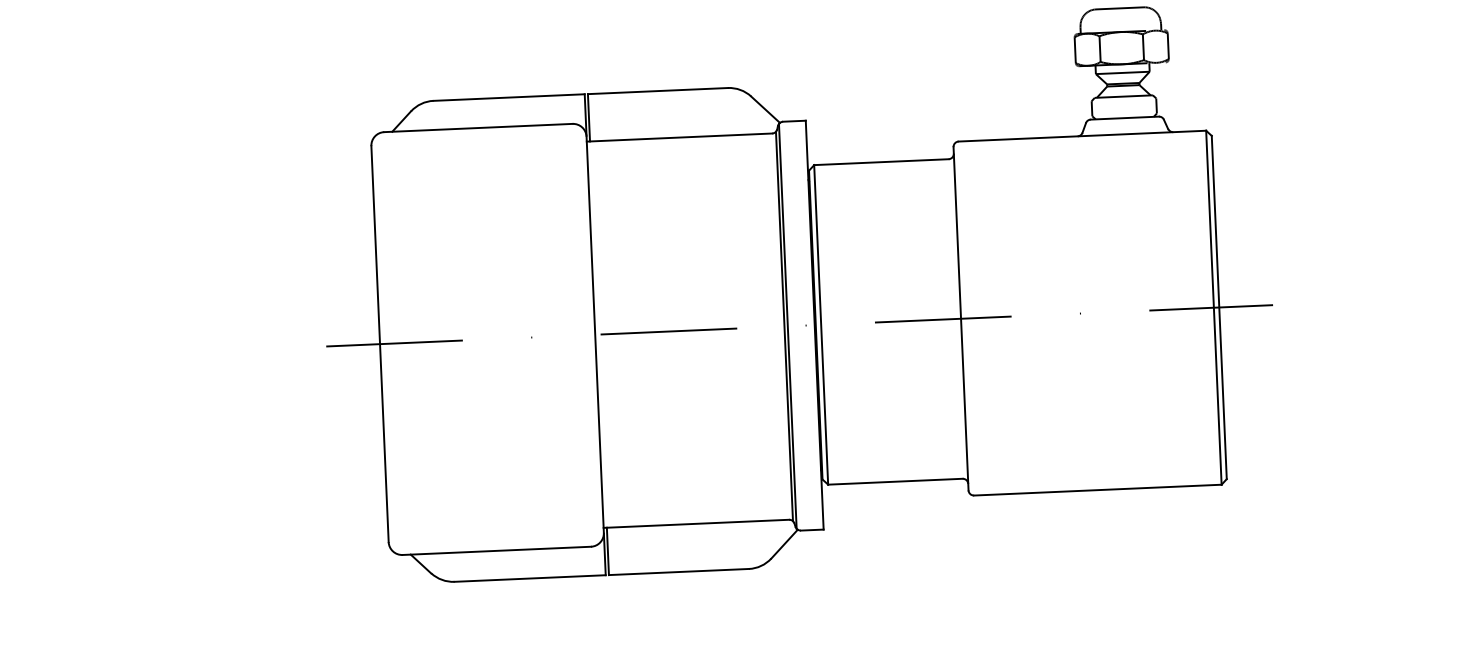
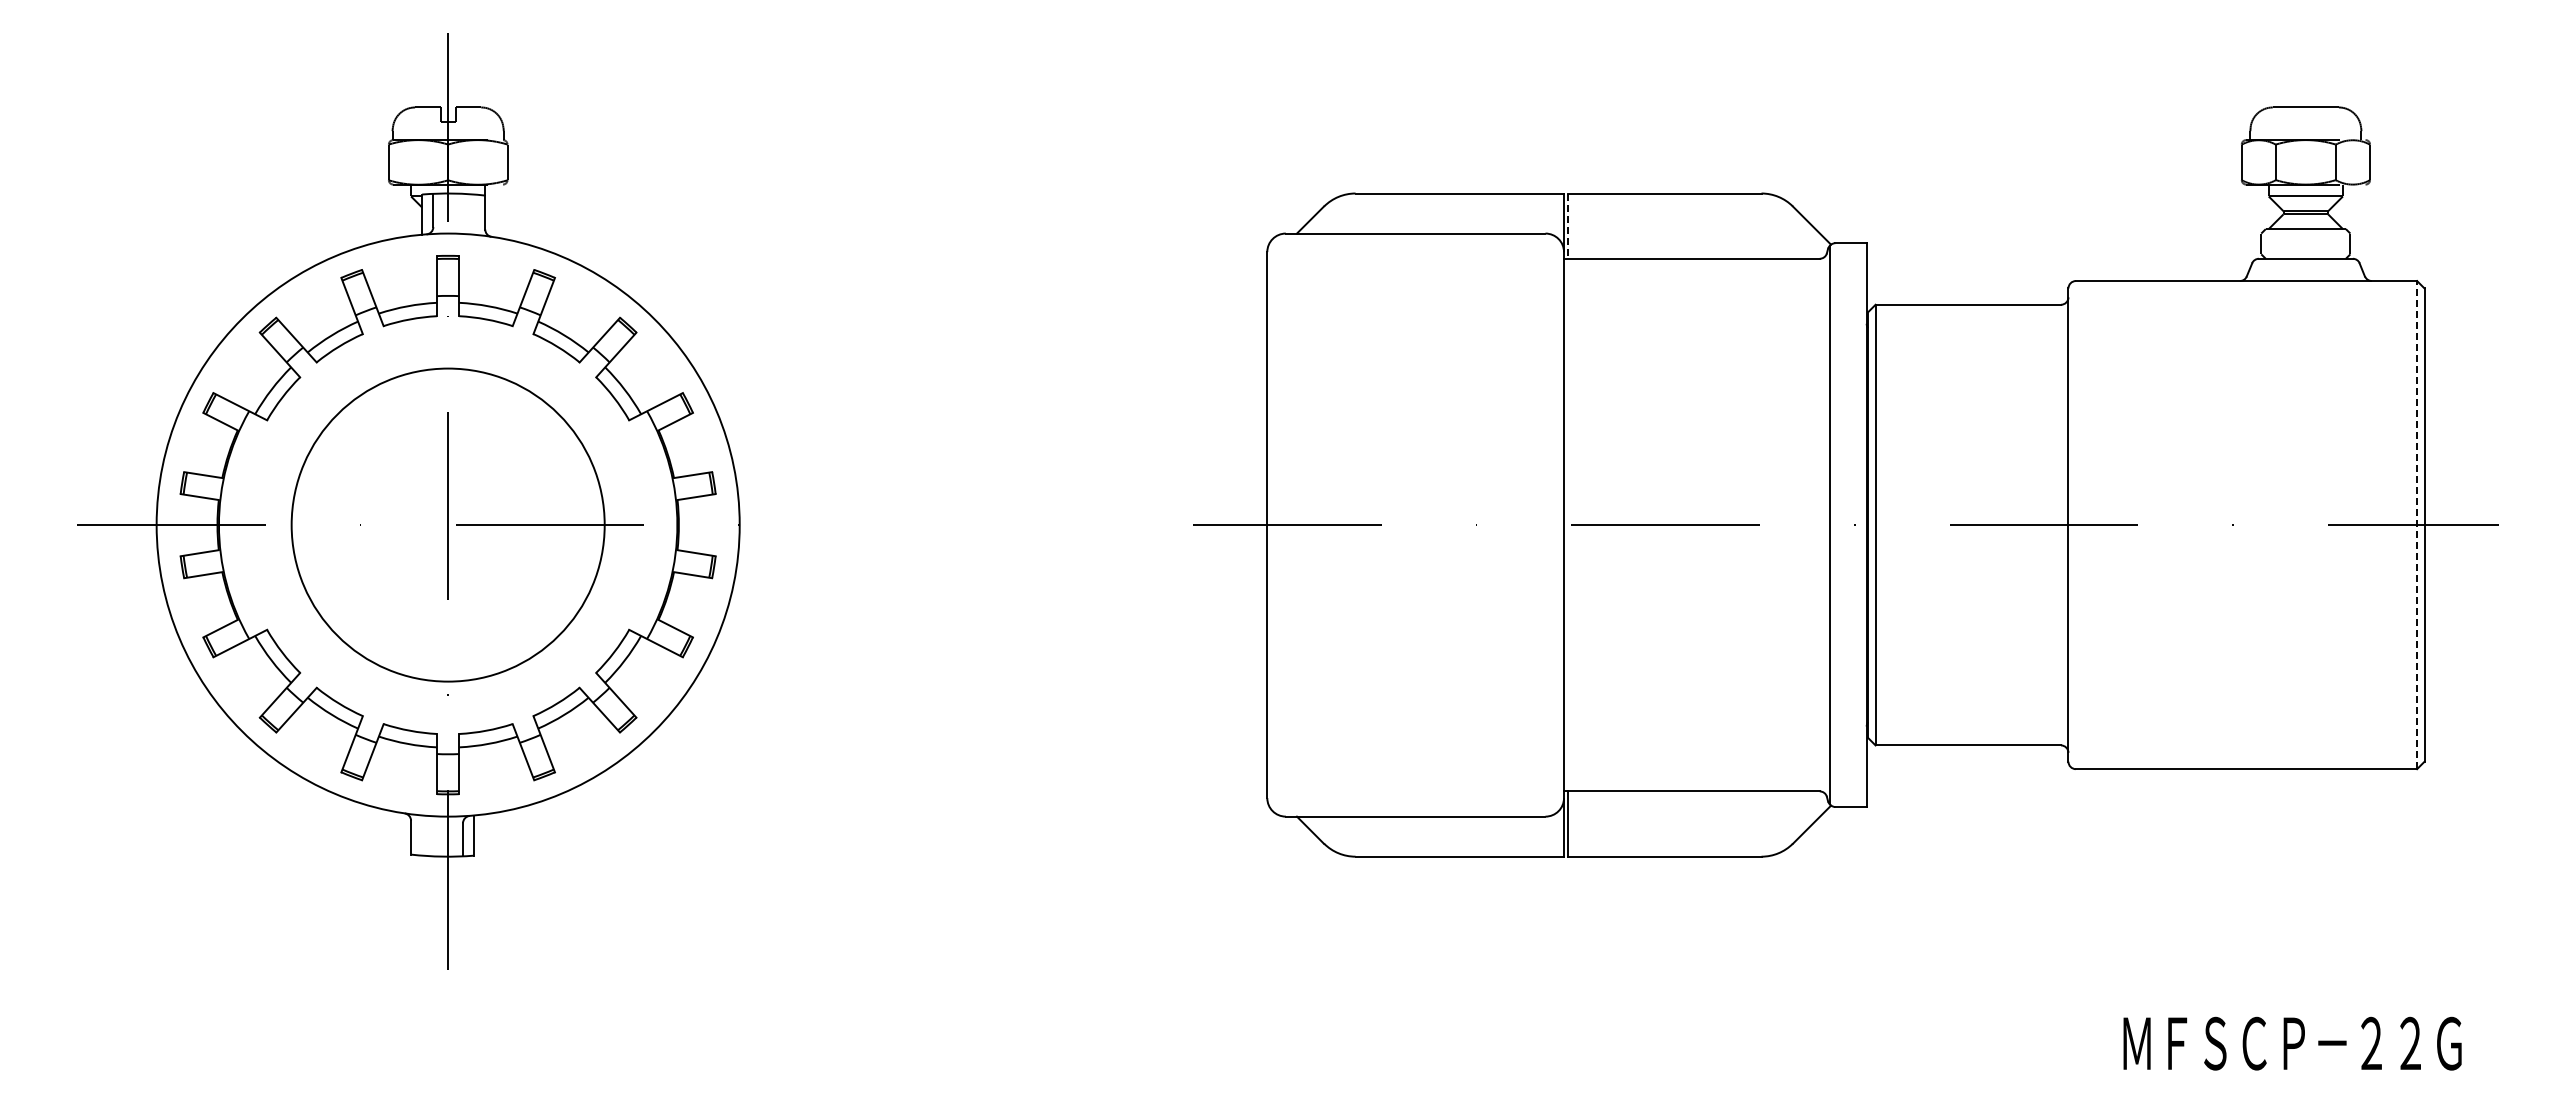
line: (589, 118) -> (1568, 226), solid -> dashed
line: (1214, 307) -> (2417, 524), solid -> dashed
line: (784, 326) -> (1825, 524), removed

